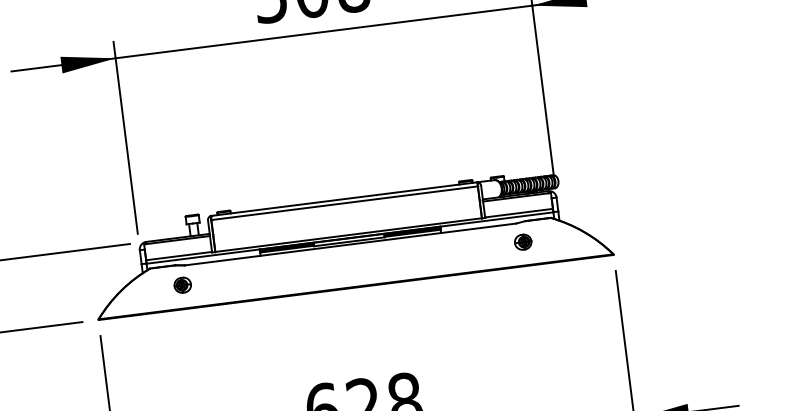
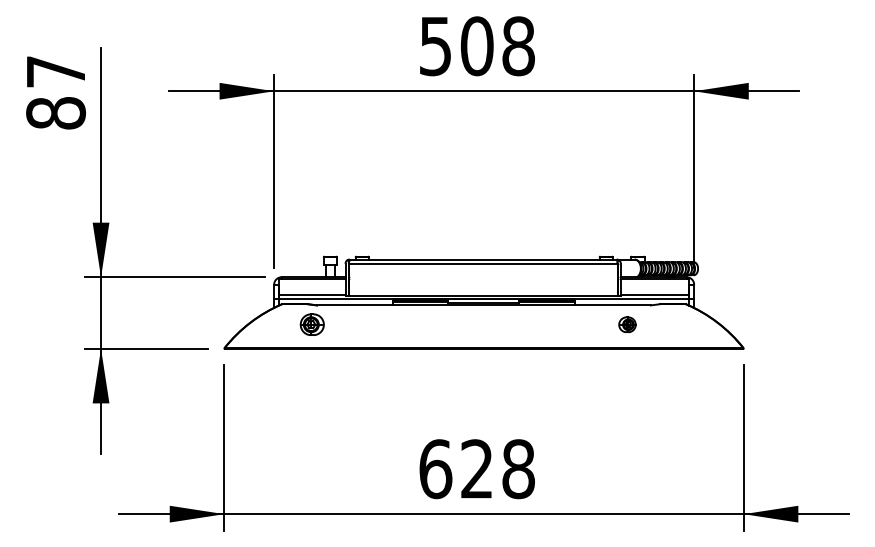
part: (523, 241) -> (627, 324), moved
part: (182, 284) -> (312, 324), size x1.4

